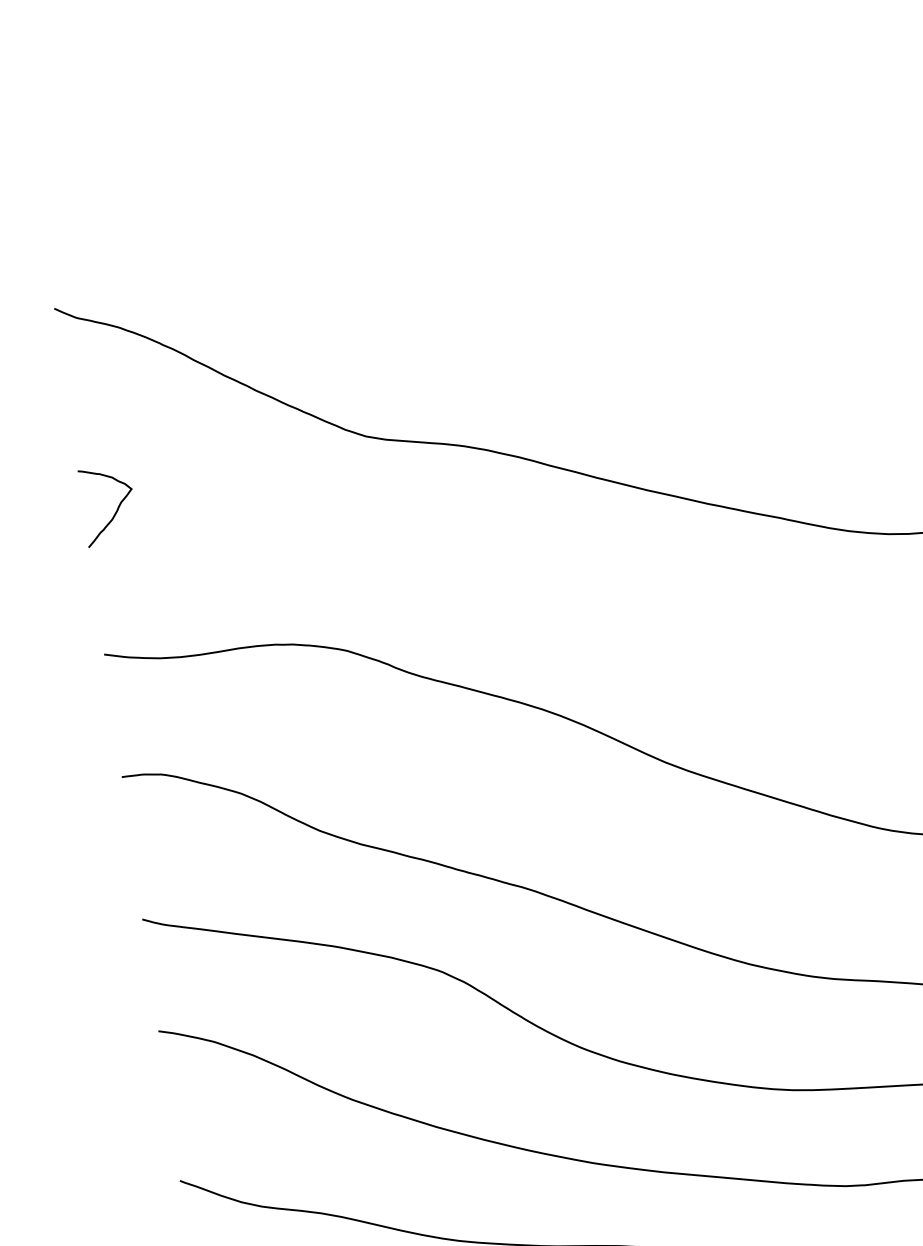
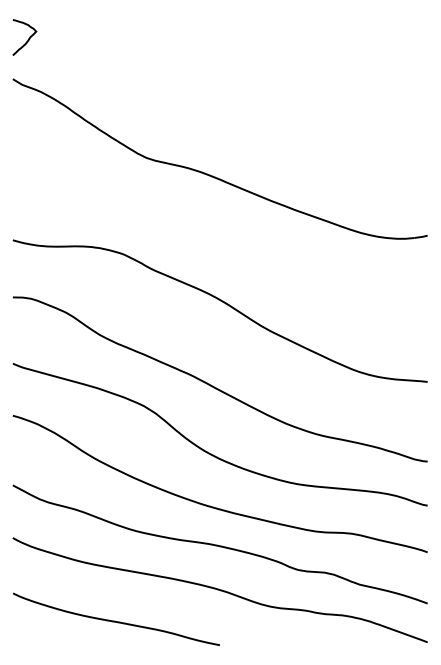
curve: (115, 508) -> (27, 39), moved

